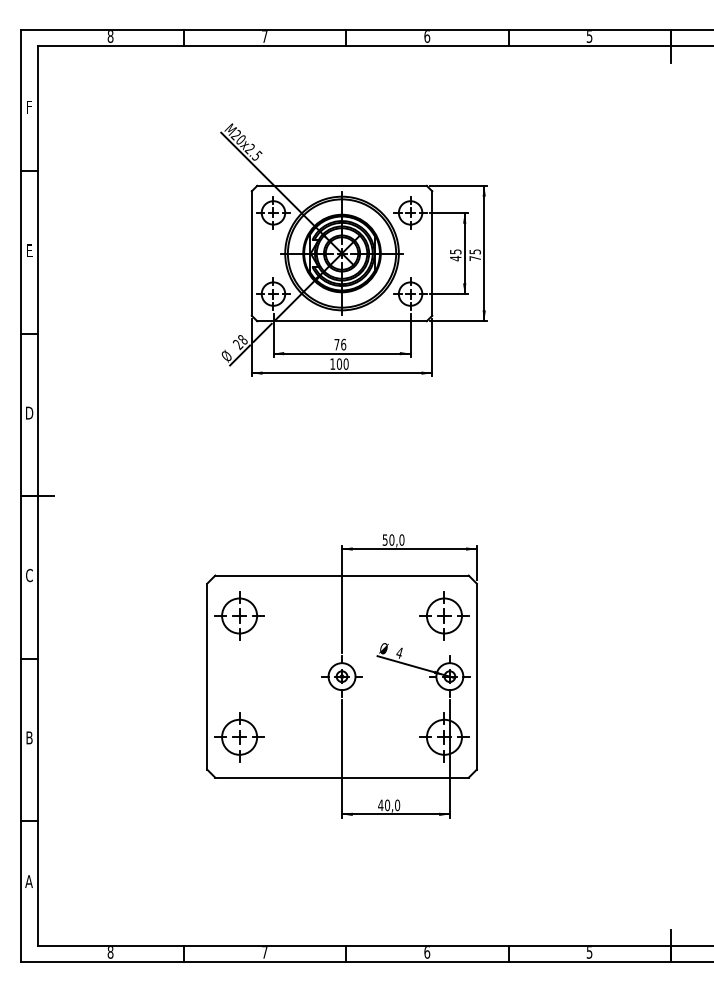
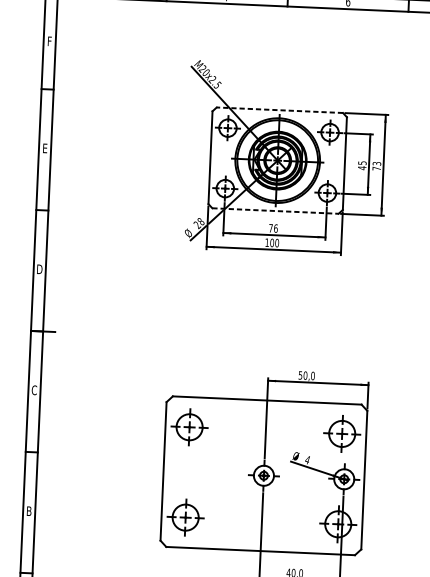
line: (342, 185) -> (280, 109), solid -> dashed
text: (474, 251) -> (376, 163), 75 -> 73
line: (342, 321) -> (275, 211), solid -> dashed

